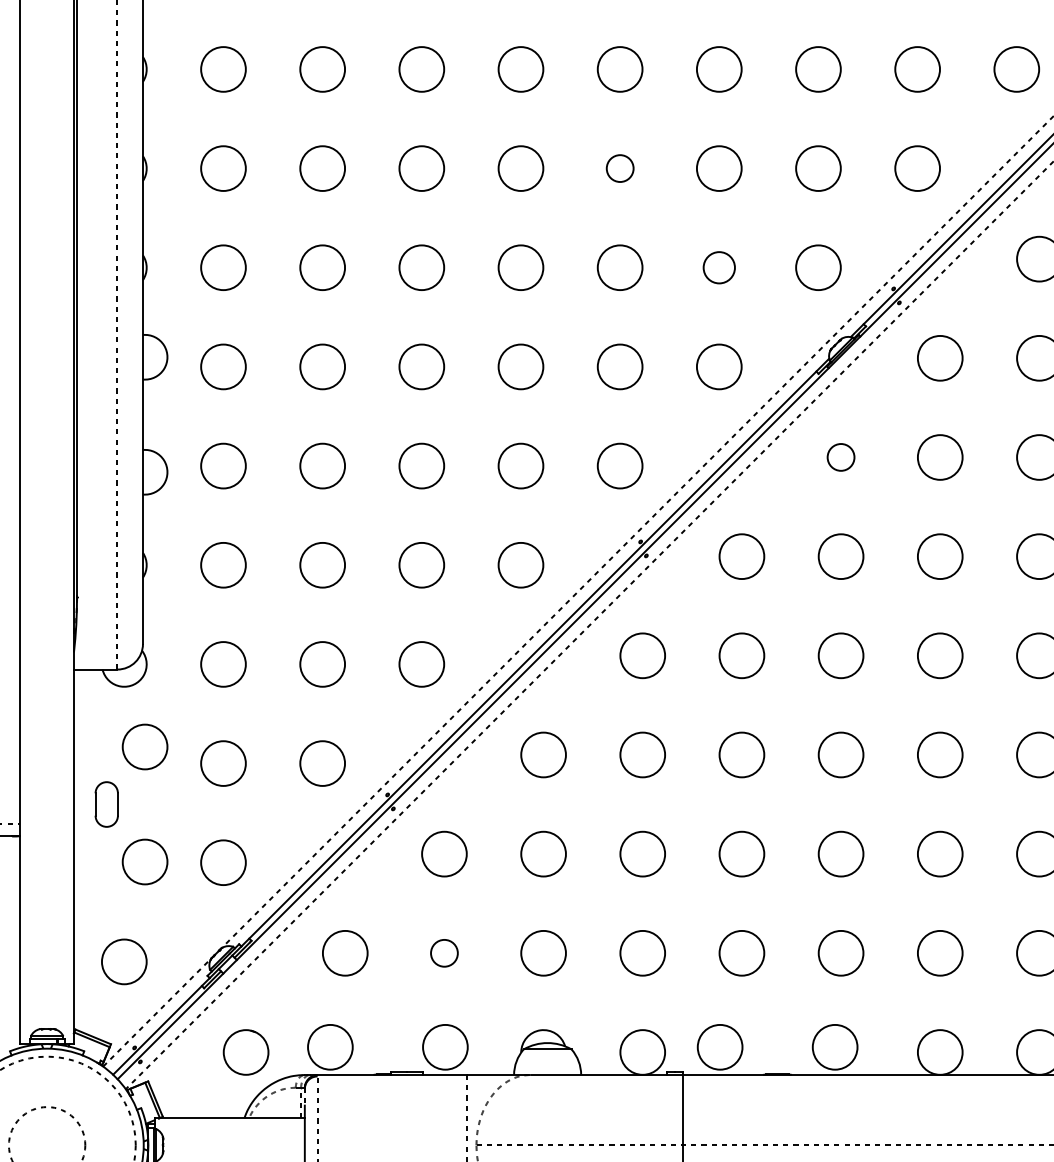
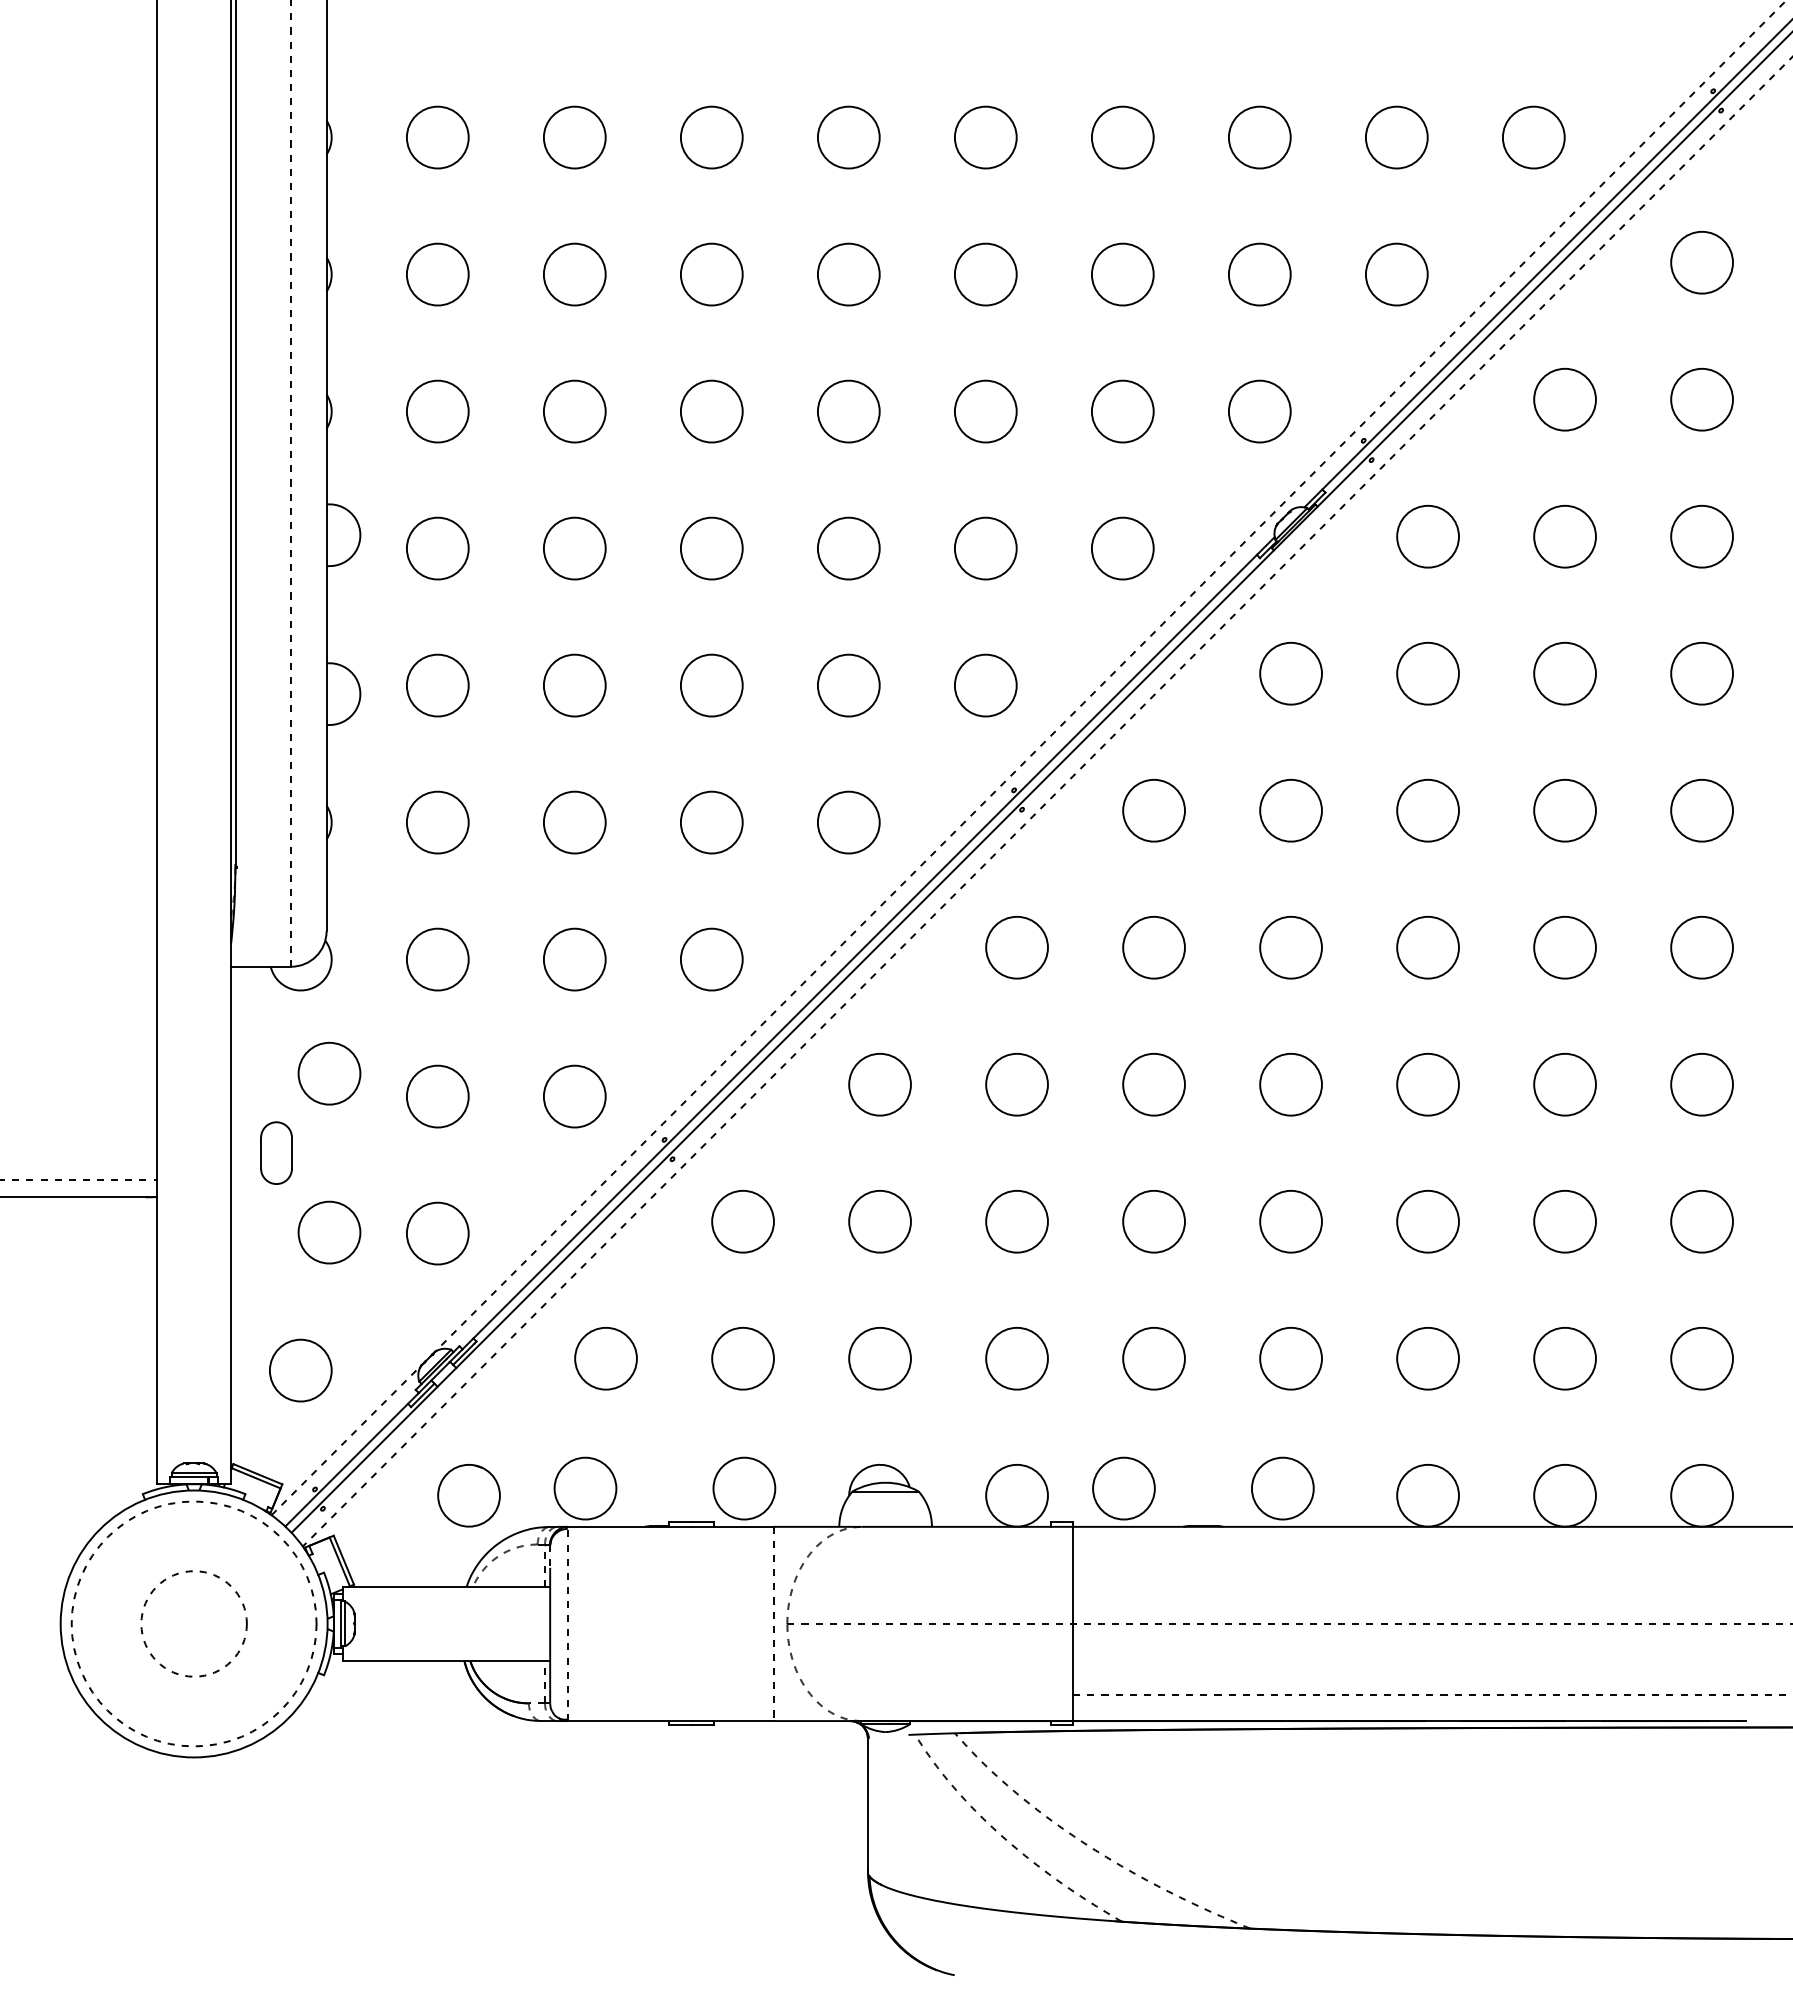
circle: (619, 168) -> (985, 274), size x1.67
circle: (719, 267) -> (1122, 411), size x1.43
circle: (840, 457) -> (1290, 673), size x1.67
circle: (444, 953) -> (742, 1358), size x1.67

